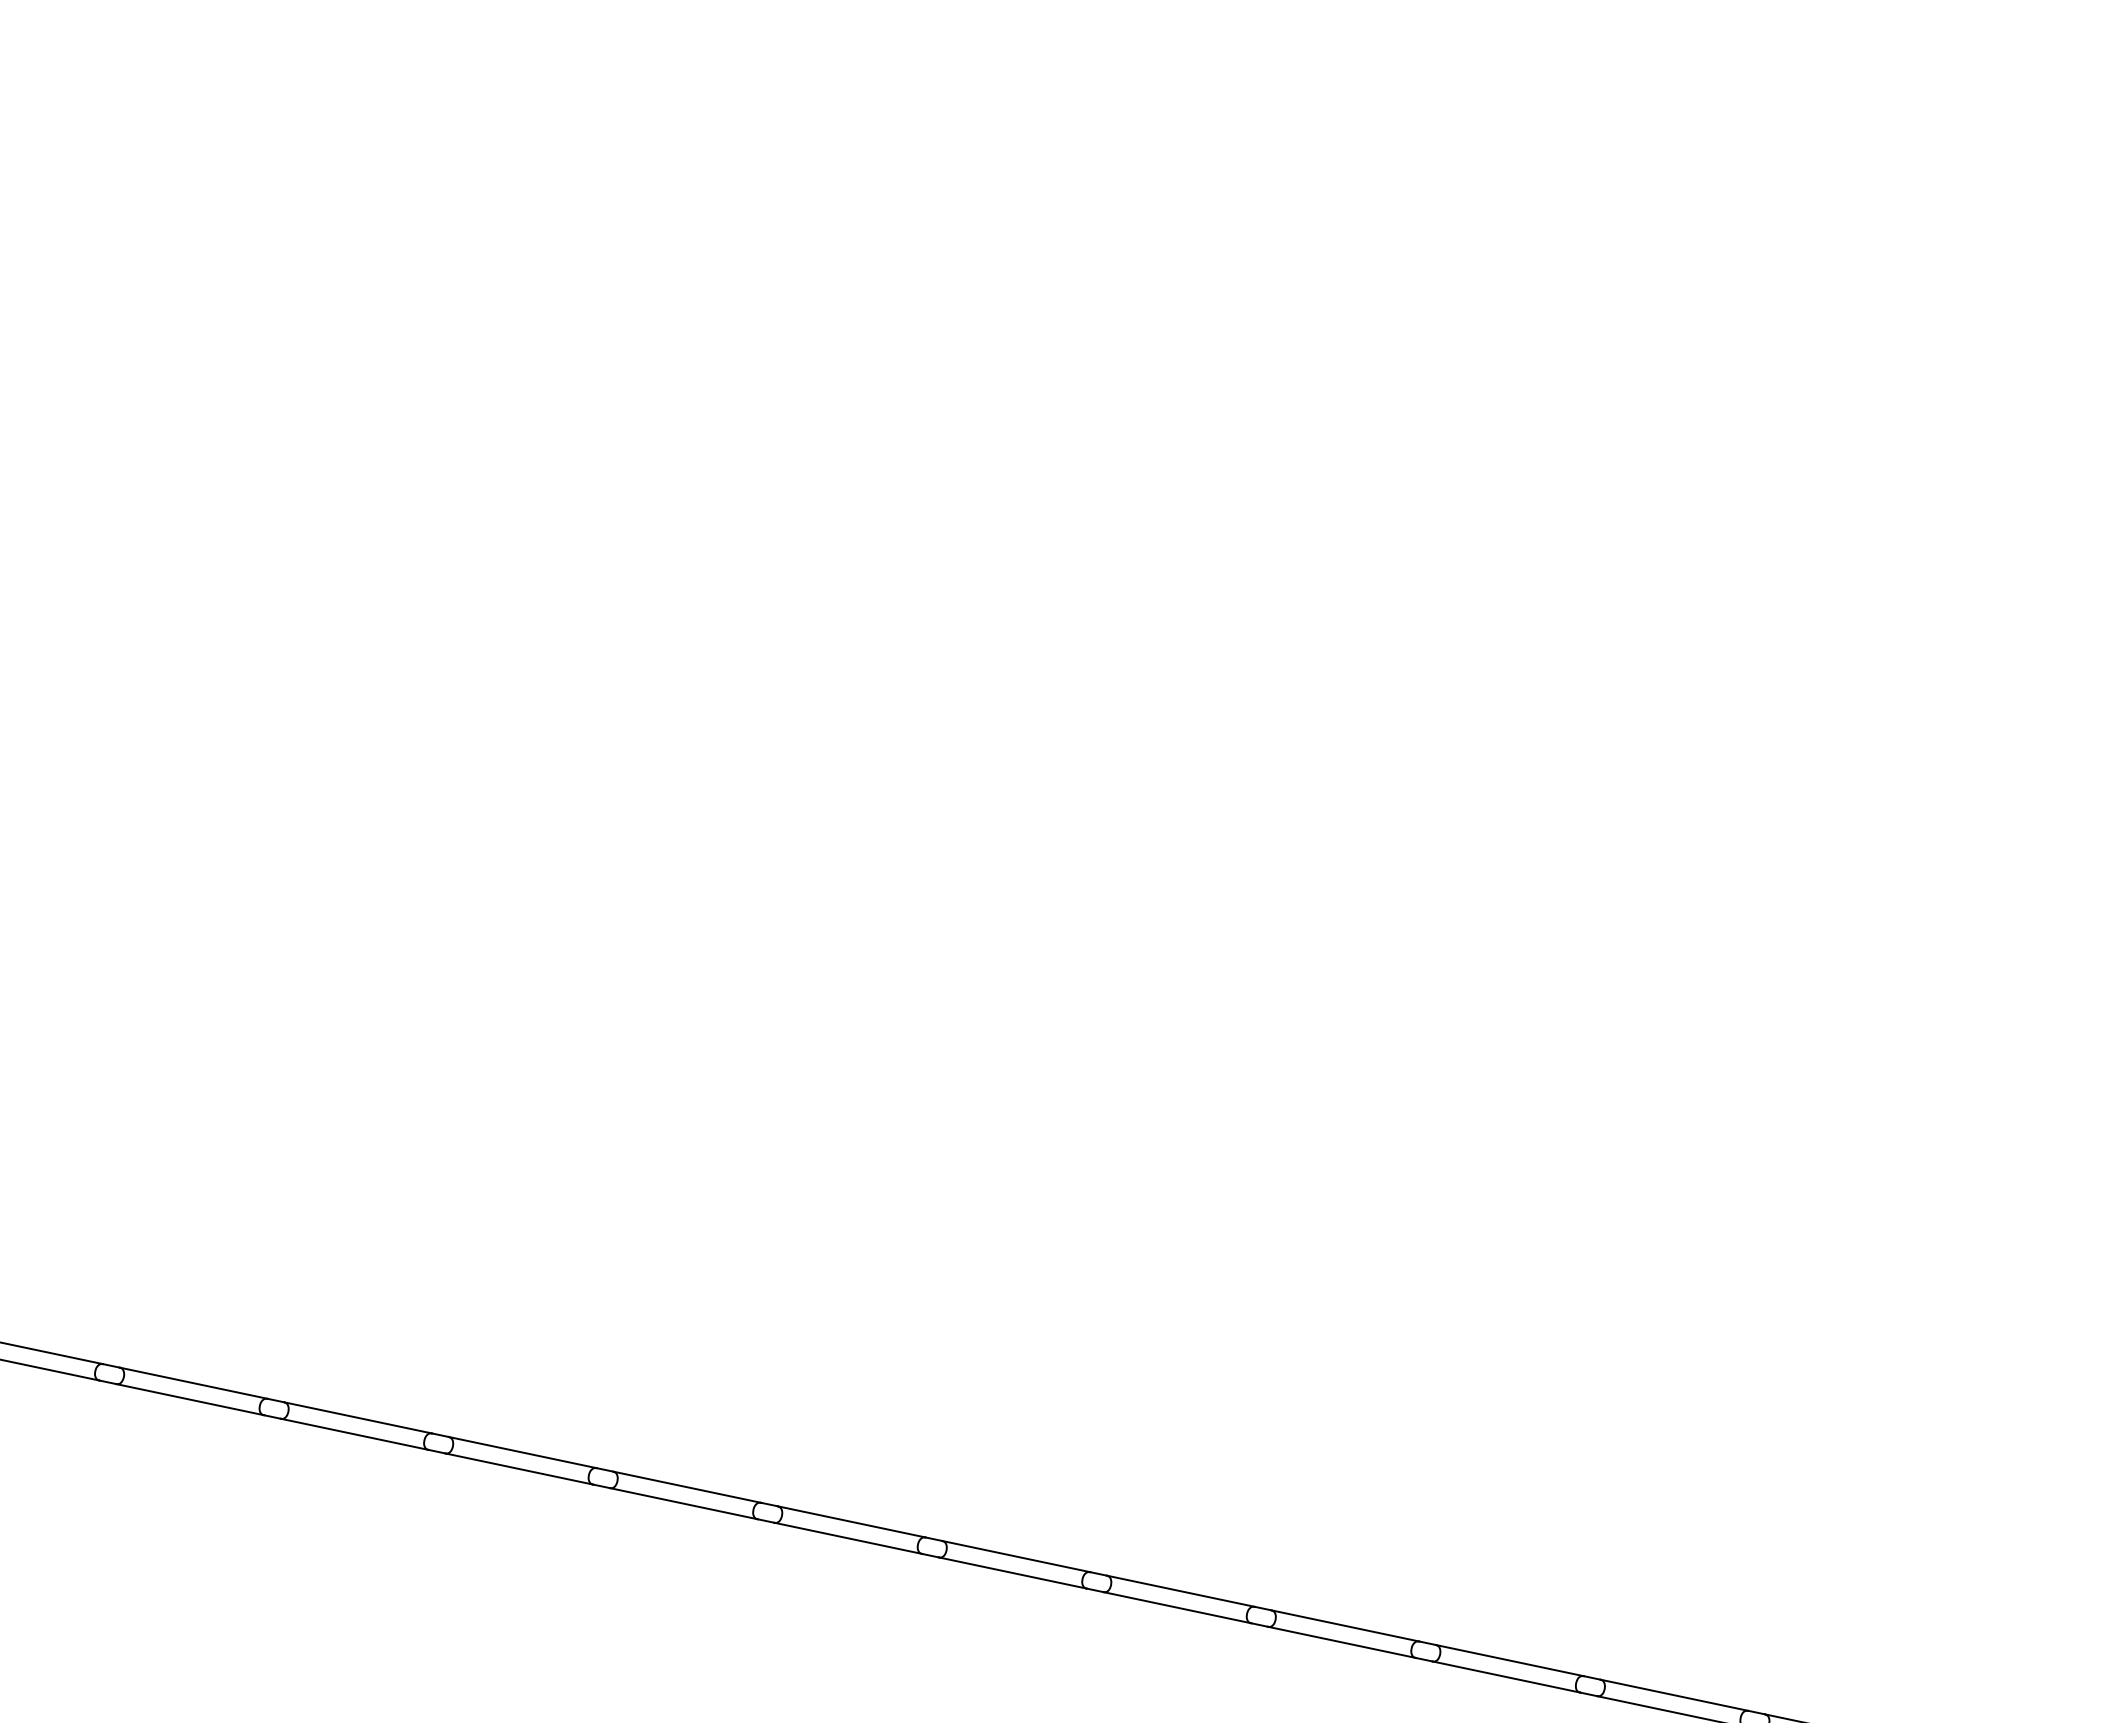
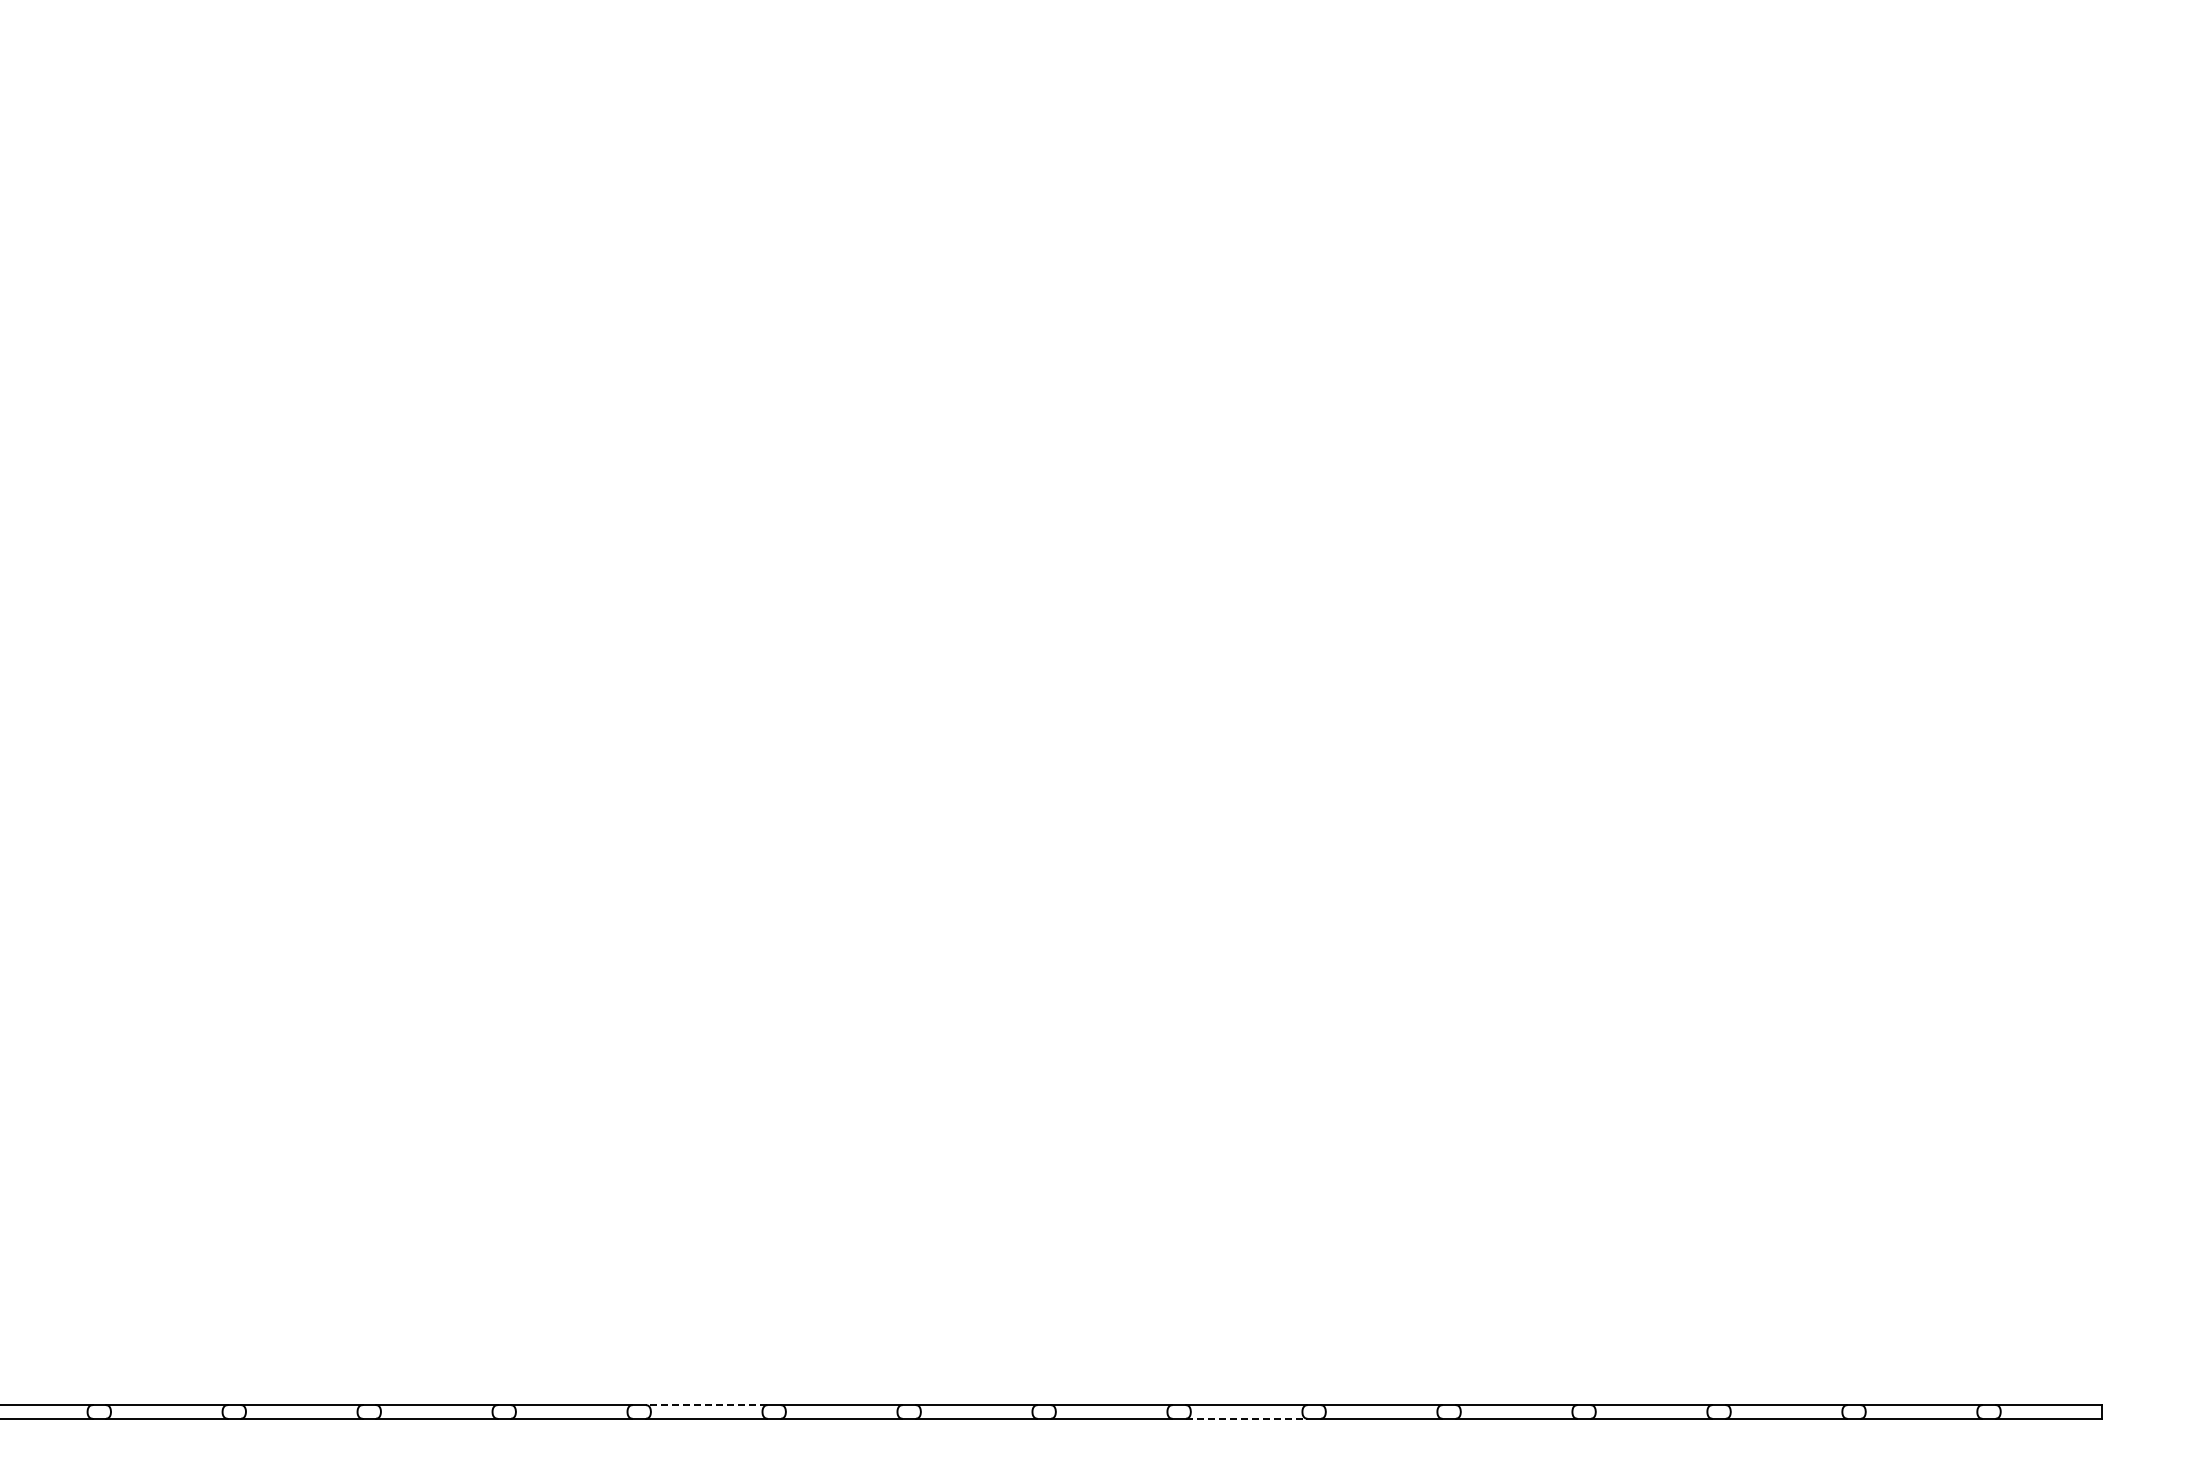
line: (522, 1452) -> (706, 1405), solid -> dashed
line: (1177, 1607) -> (1246, 1418), solid -> dashed

